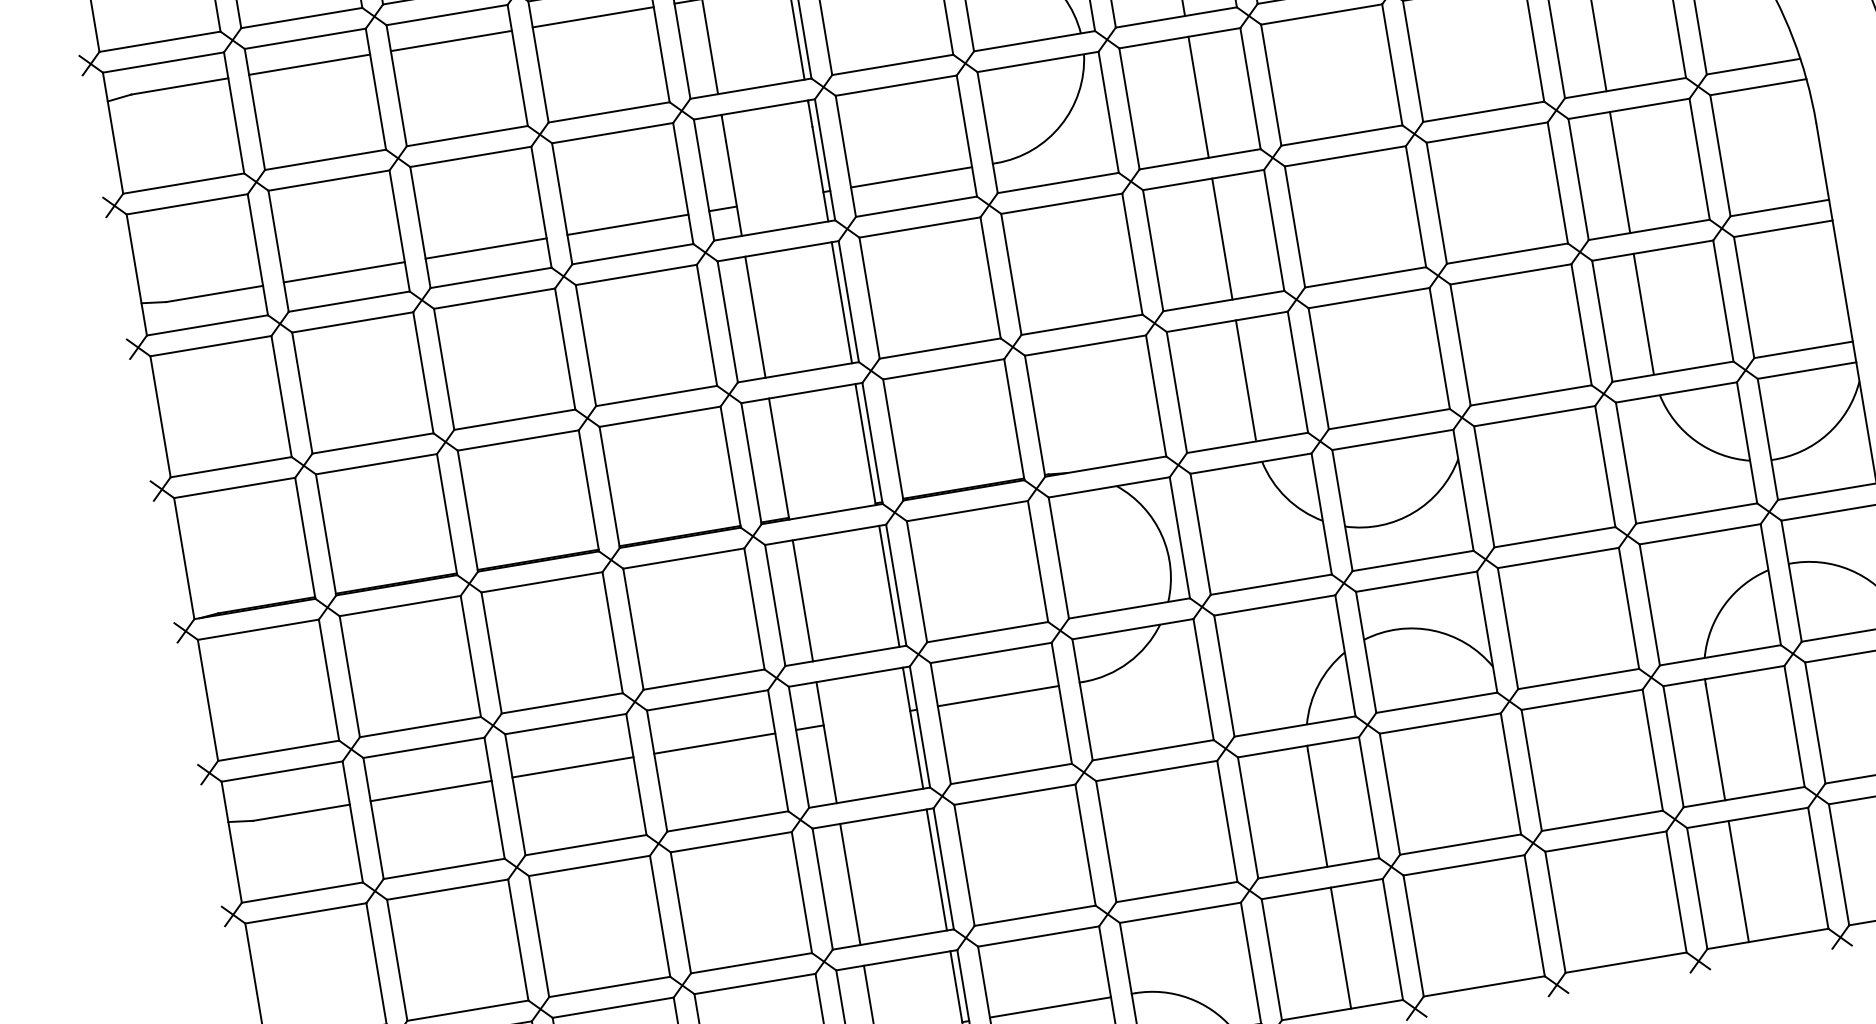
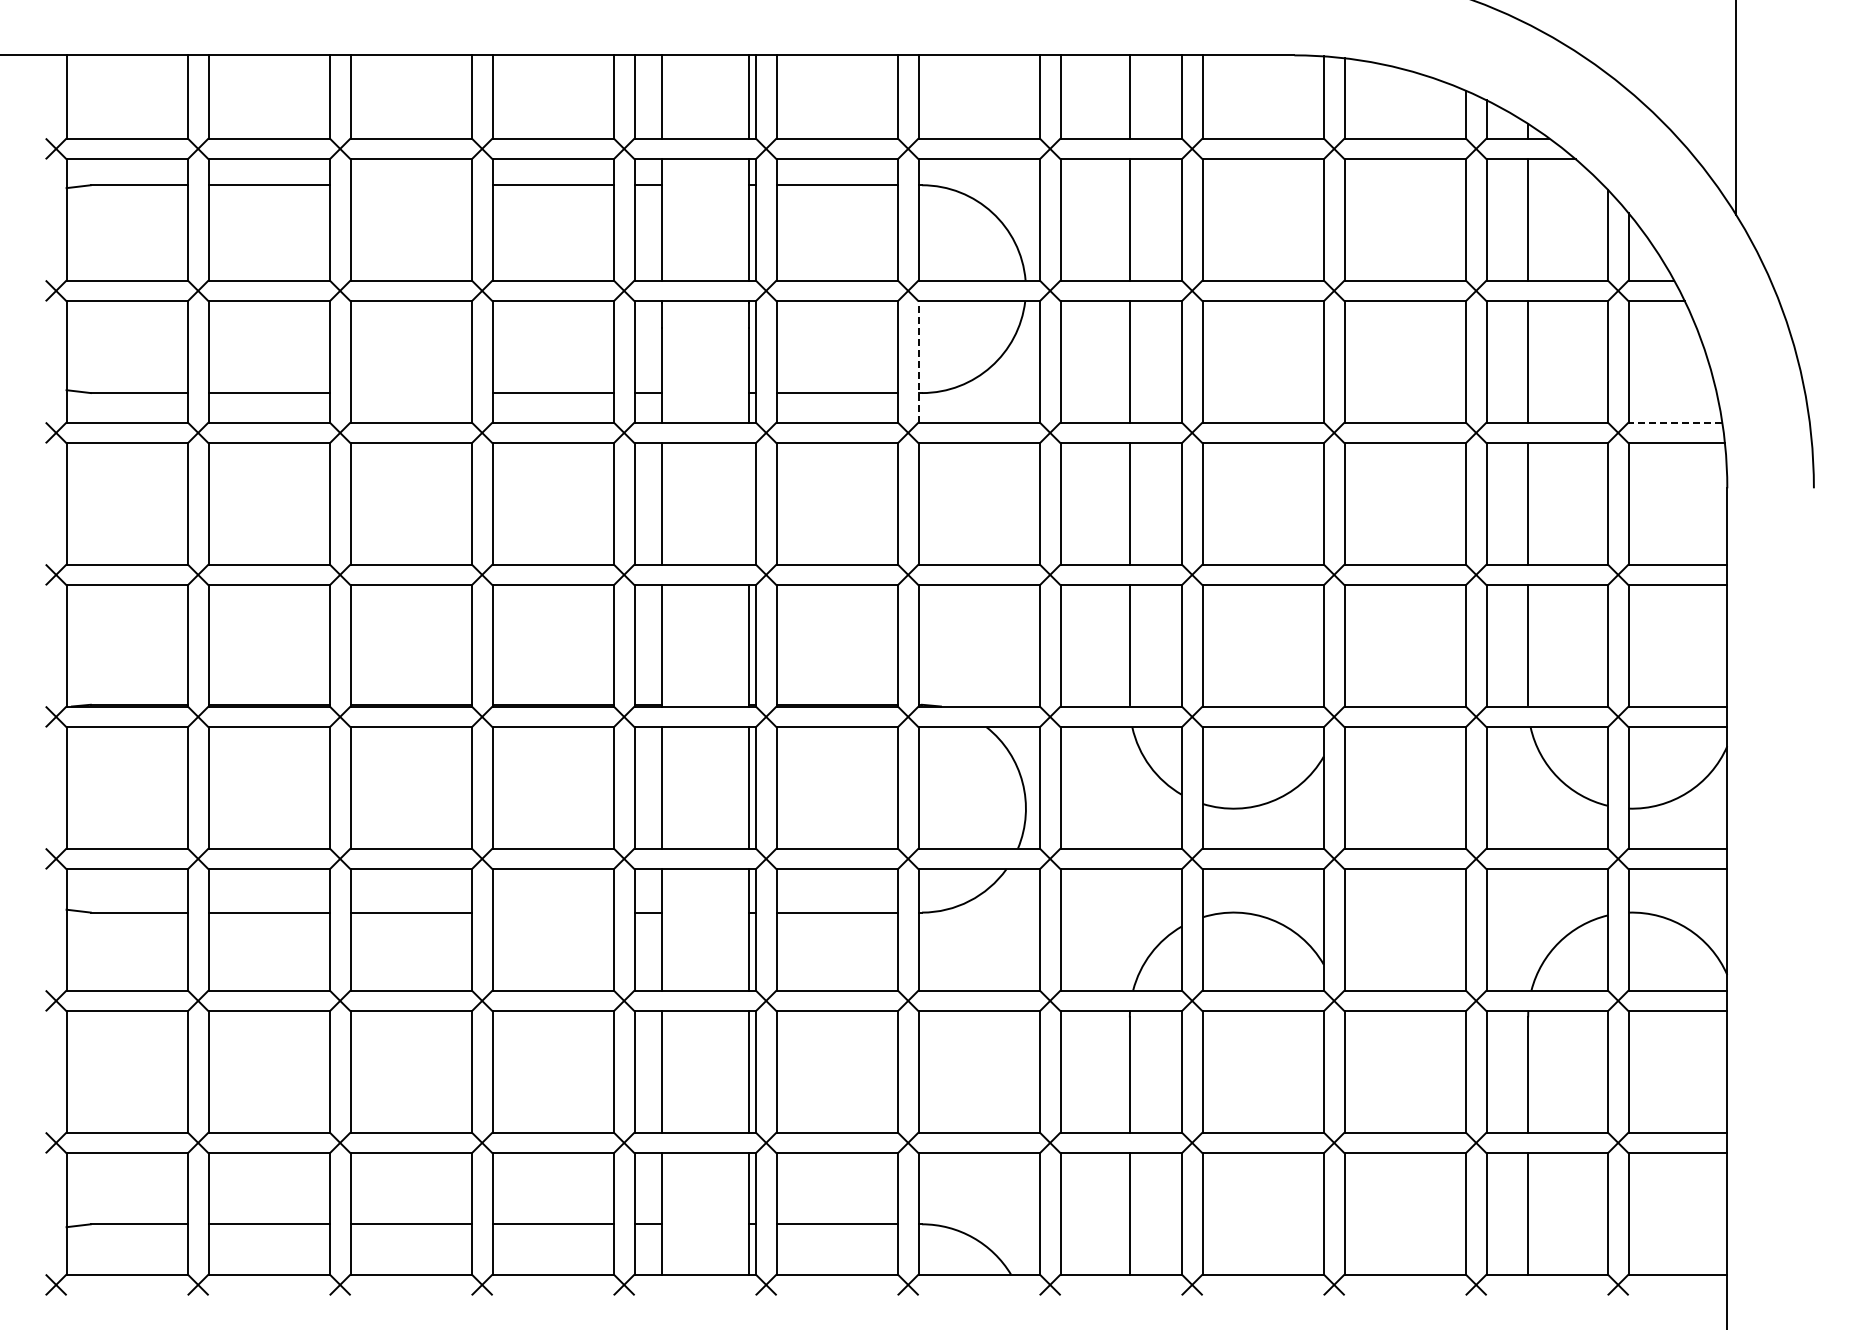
line: (450, 41) -> (410, 185), removed
line: (1753, 66) -> (1675, 422), solid -> dashed
line: (987, 132) -> (918, 361), solid -> dashed
line: (485, 249) -> (410, 393), removed
line: (841, 302) -> (748, 503), removed
line: (714, 743) -> (552, 912), removed

